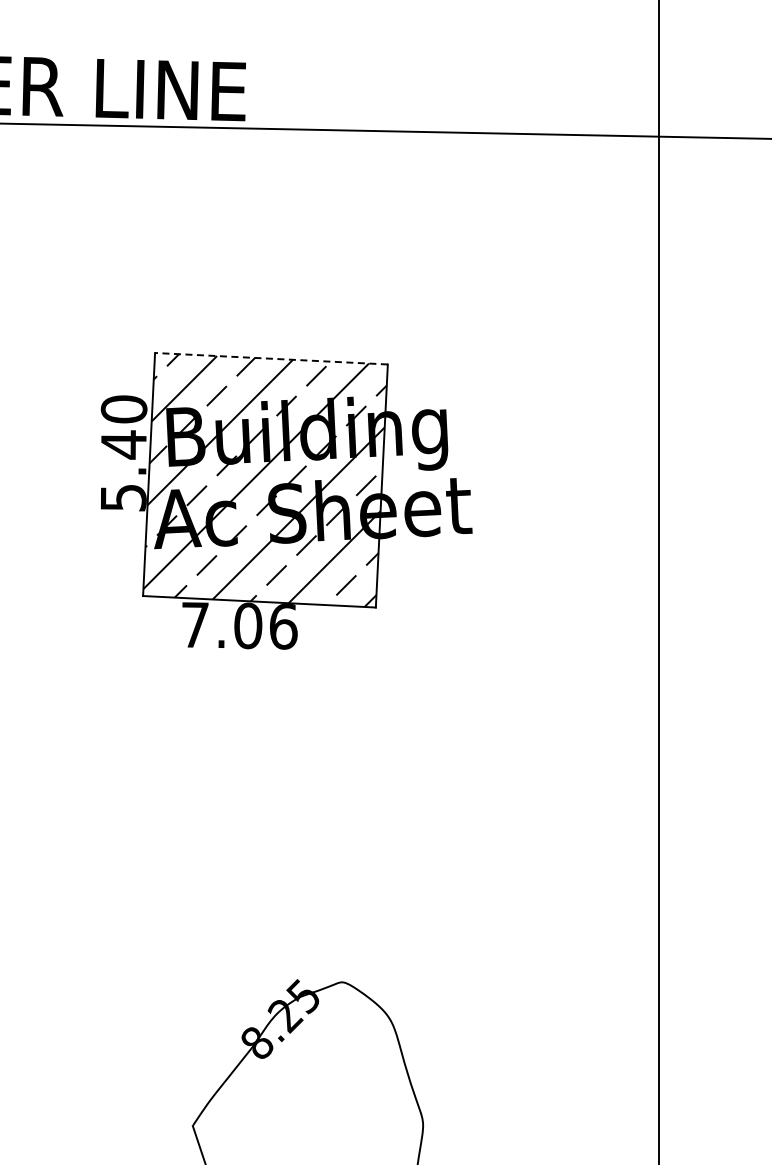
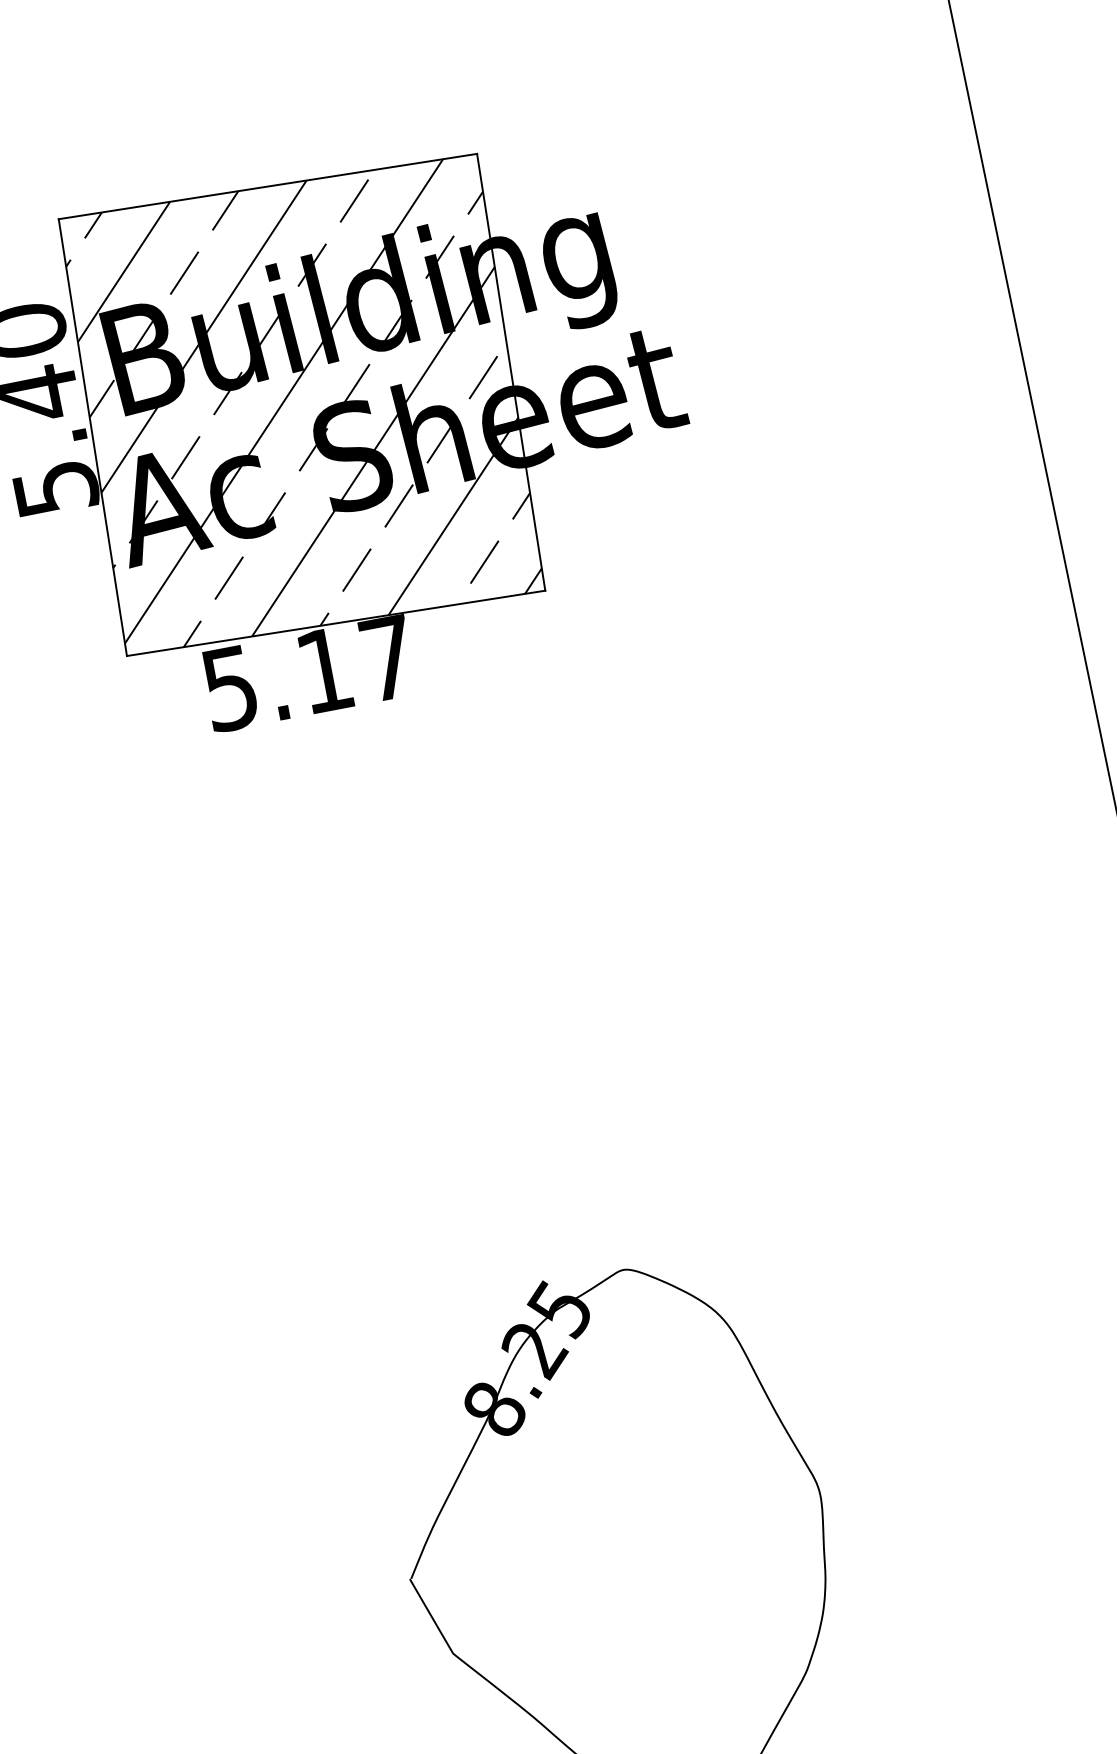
line: (271, 358) -> (267, 186), dashed -> solid
text: (239, 625) -> (309, 672), 7.06 -> 5.17

